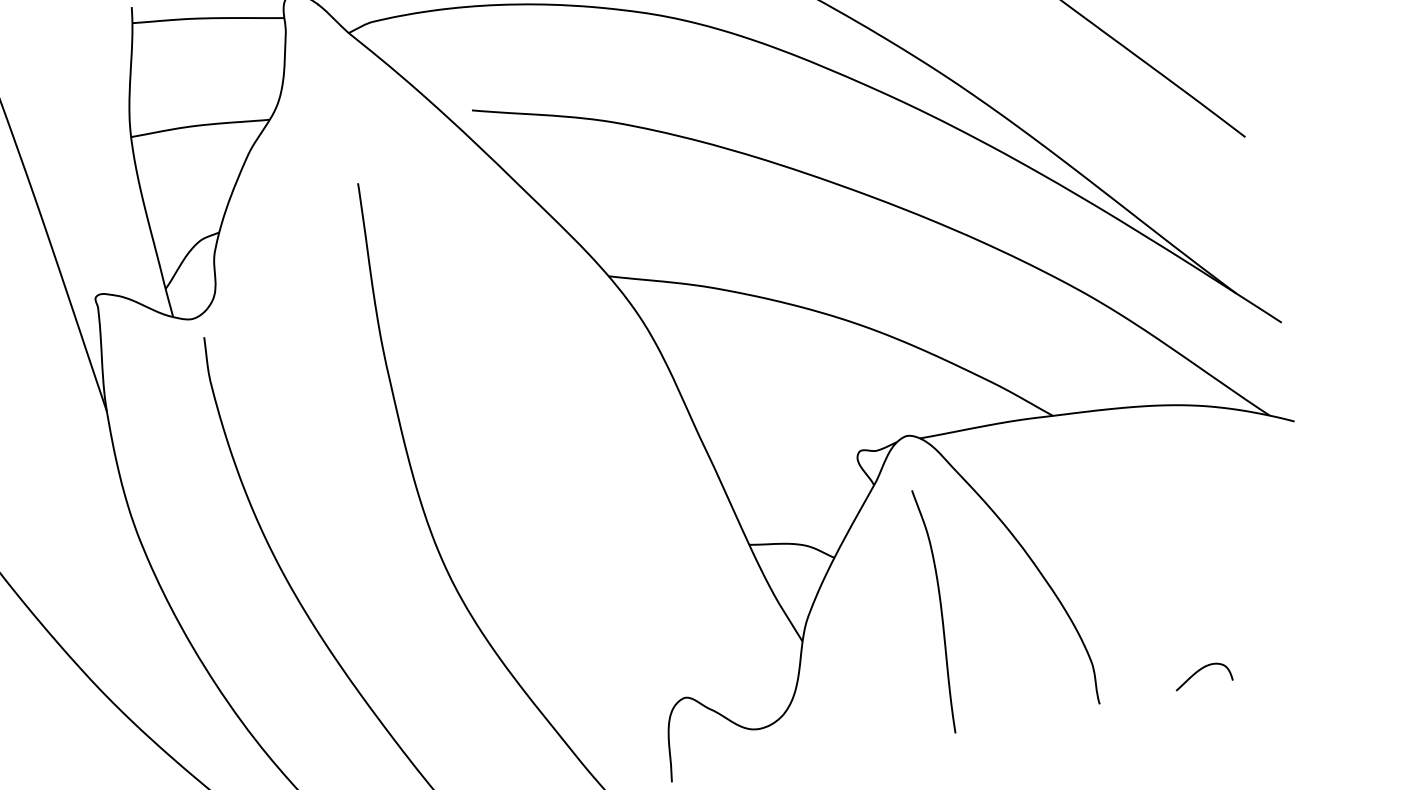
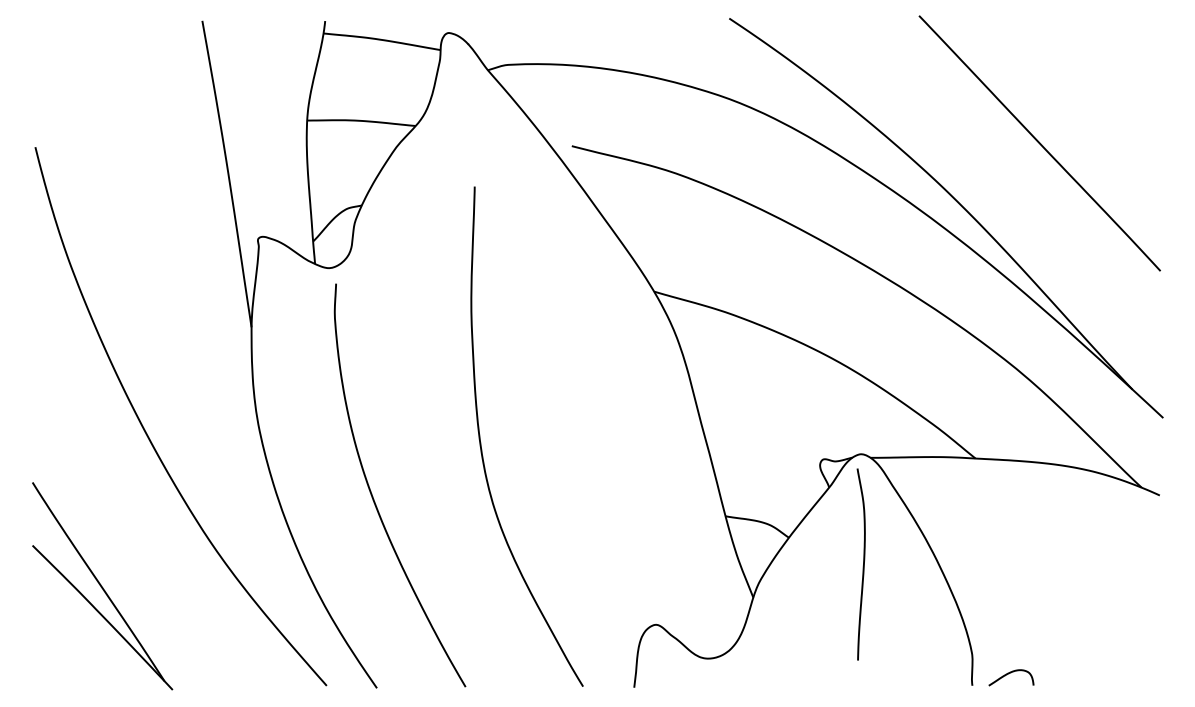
curve: (940, 613) -> (862, 566), moved
curve: (1202, 670) -> (1011, 673), moved

